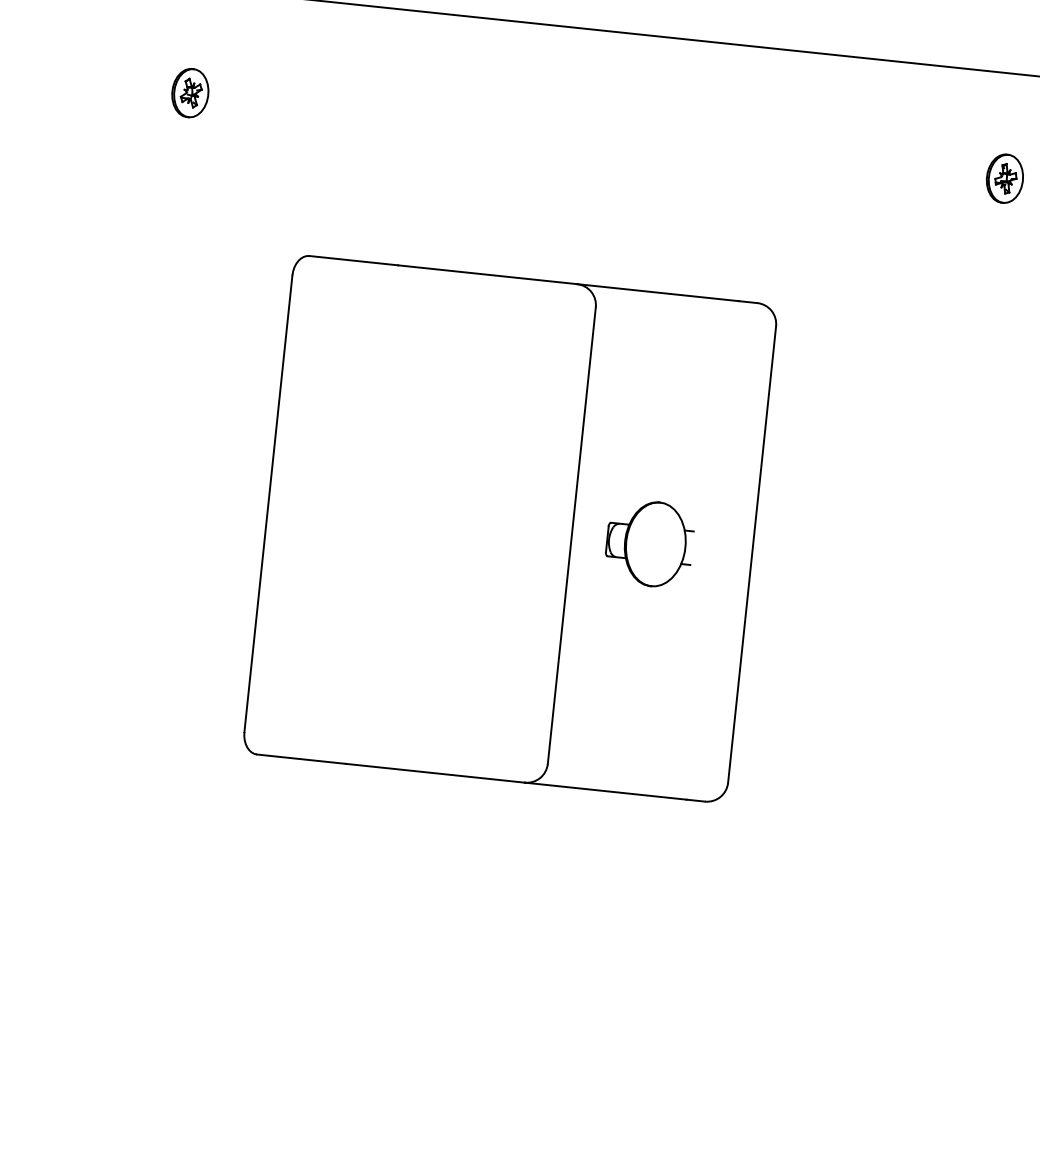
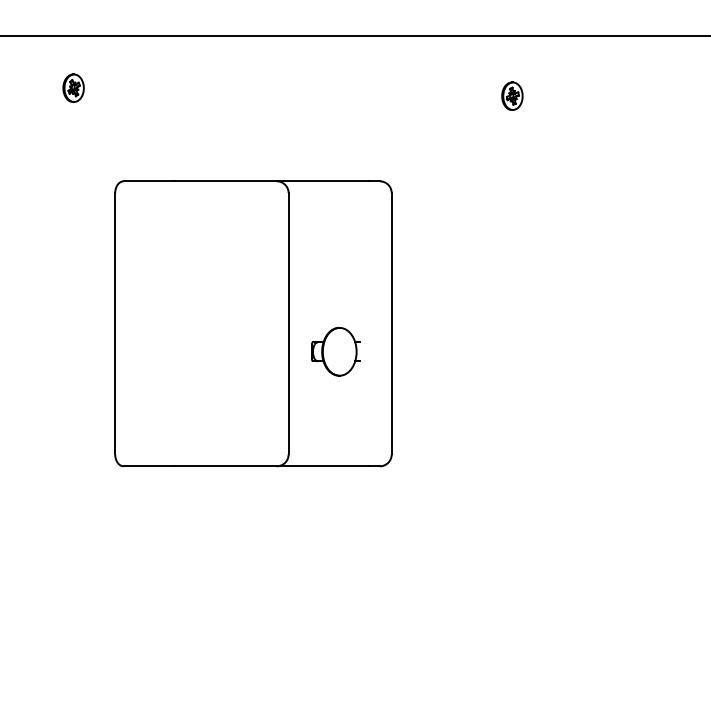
part: (190, 91) -> (73, 87), moved
part: (648, 543) -> (335, 351), moved

